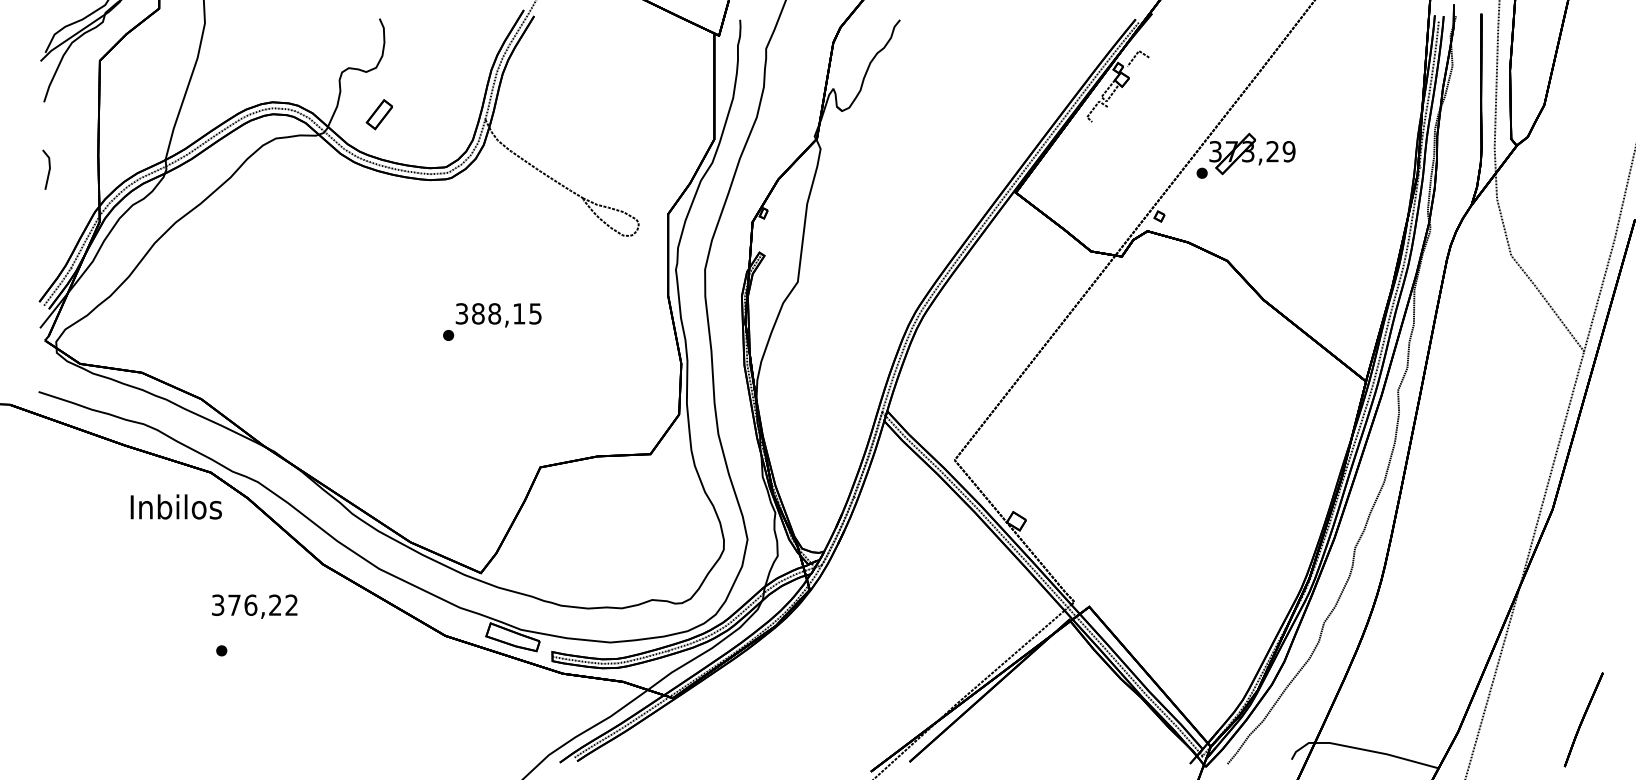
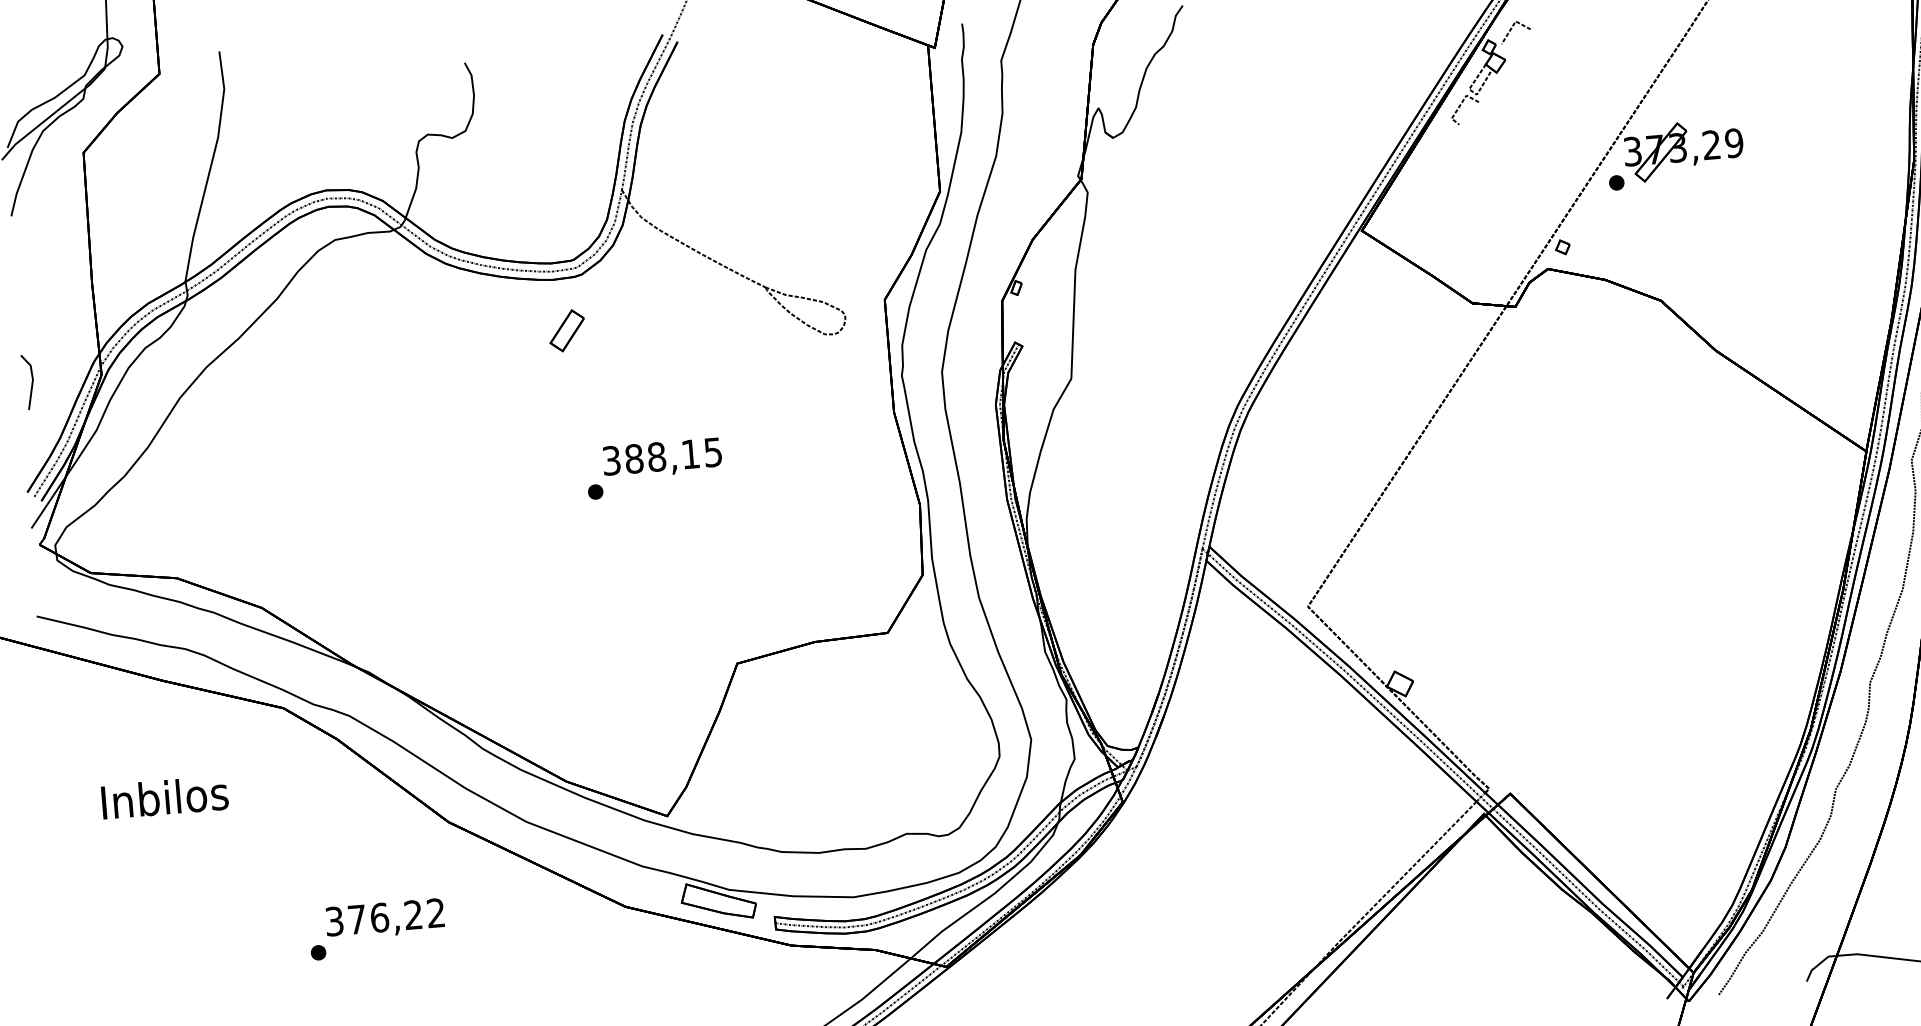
part: (379, 114) -> (567, 330), moved
line: (48, 169) -> (31, 381), moved
text: (175, 506) -> (163, 797), moved
text: (254, 606) -> (384, 919), moved

